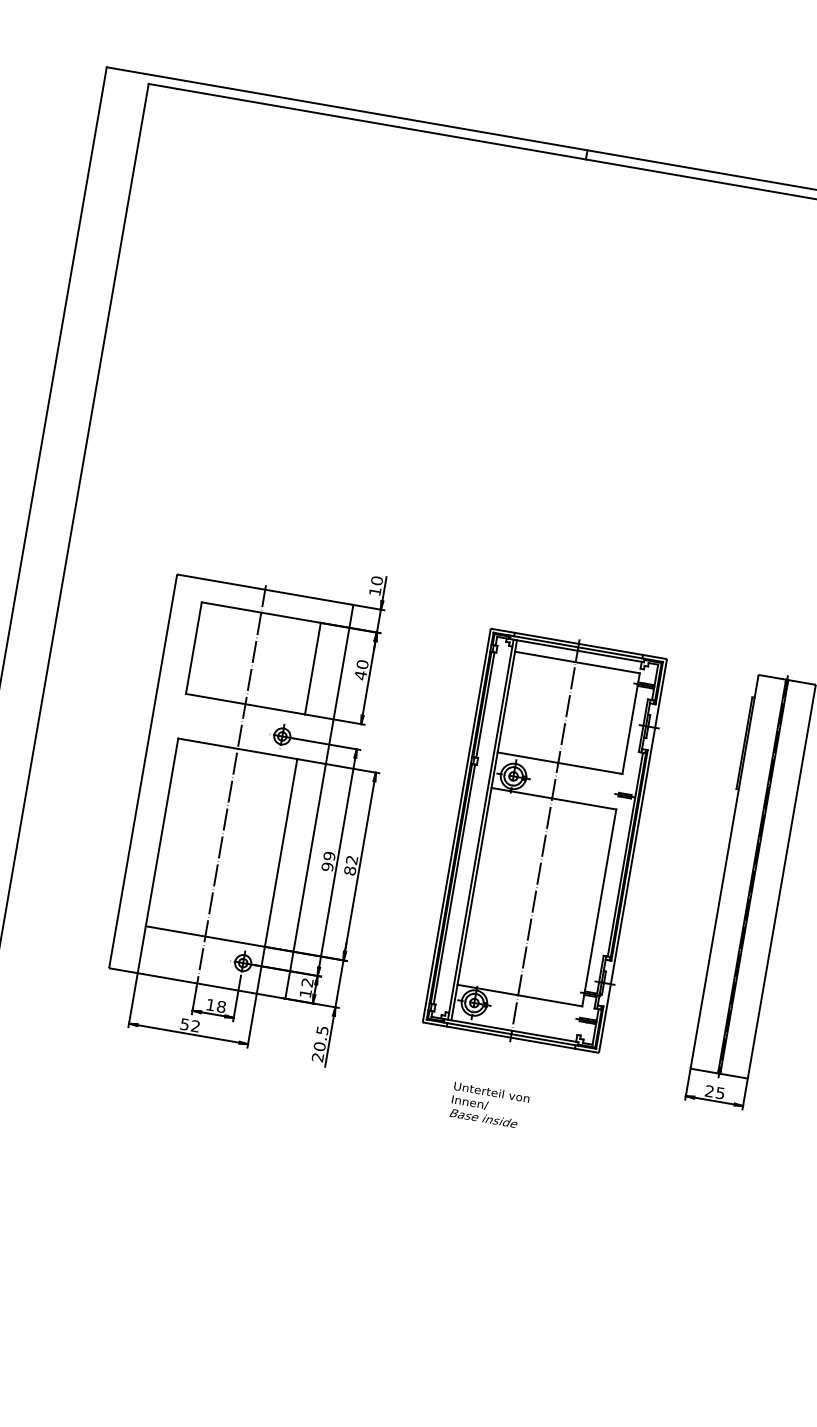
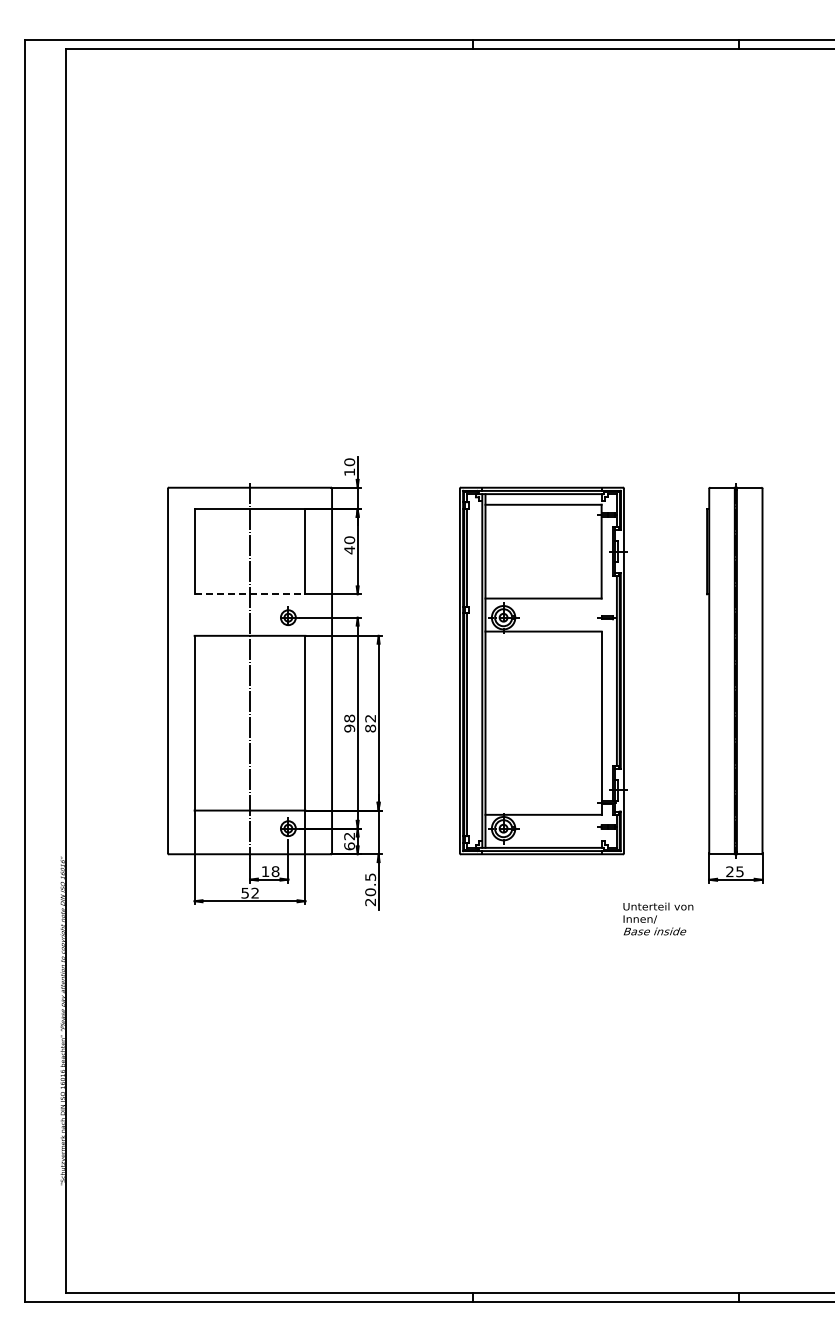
line: (245, 704) -> (250, 594), solid -> dashed
line: (544, 840) -> (541, 670), removed
text: (329, 856) -> (349, 718), 99 -> 98
text: (305, 993) -> (349, 846), 12 -> 62
text: (489, 1105) -> (658, 918), moved

